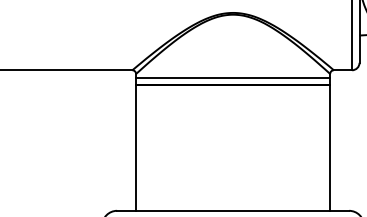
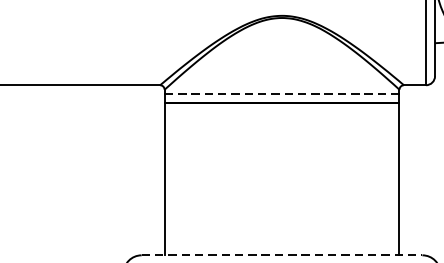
line: (232, 77) -> (281, 93), solid -> dashed
line: (233, 210) -> (282, 254), solid -> dashed

